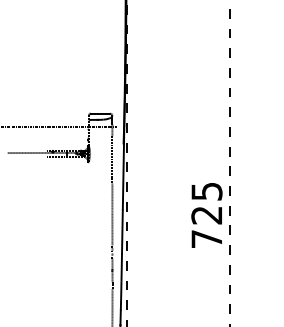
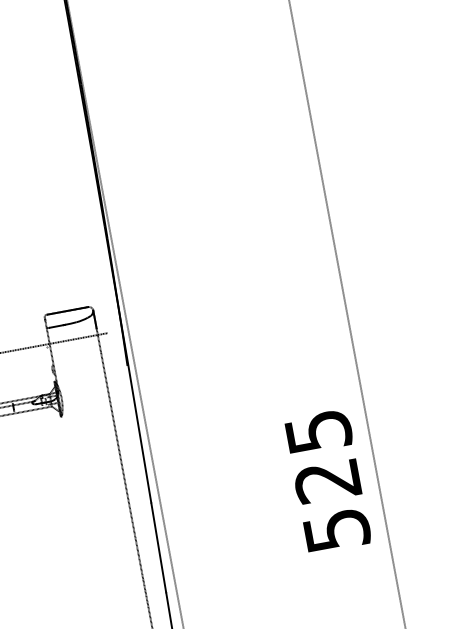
text: (206, 239) -> (336, 531), 725 -> 525

